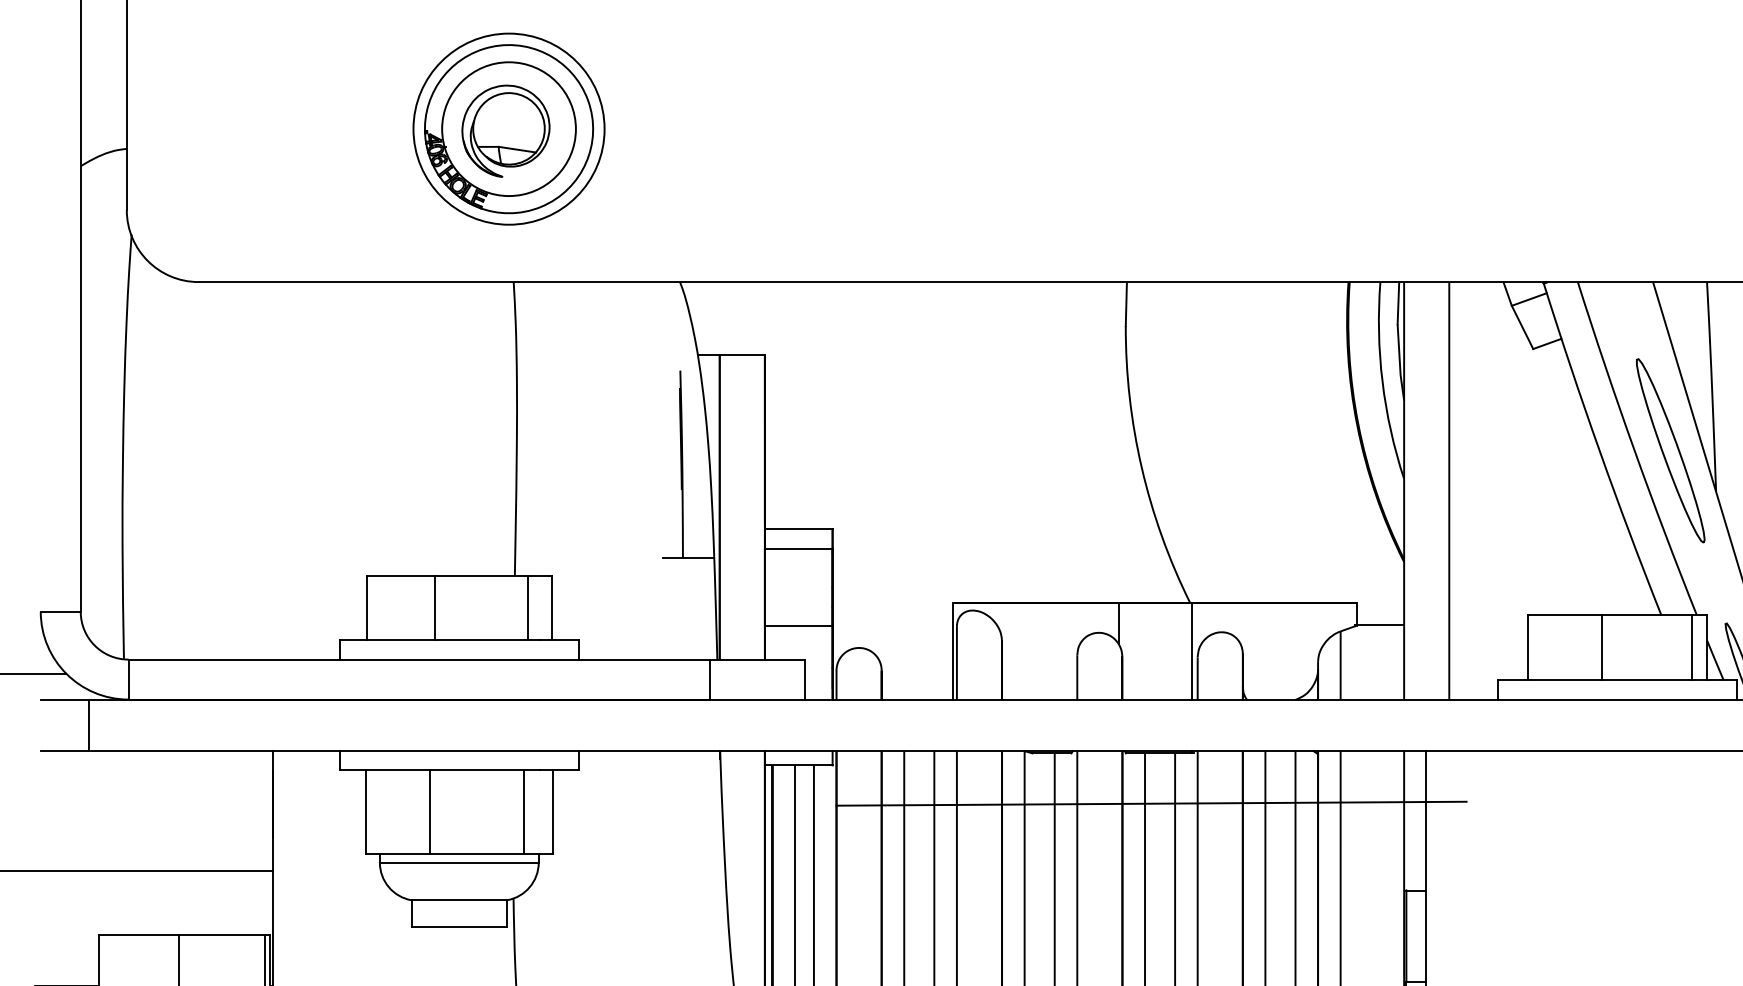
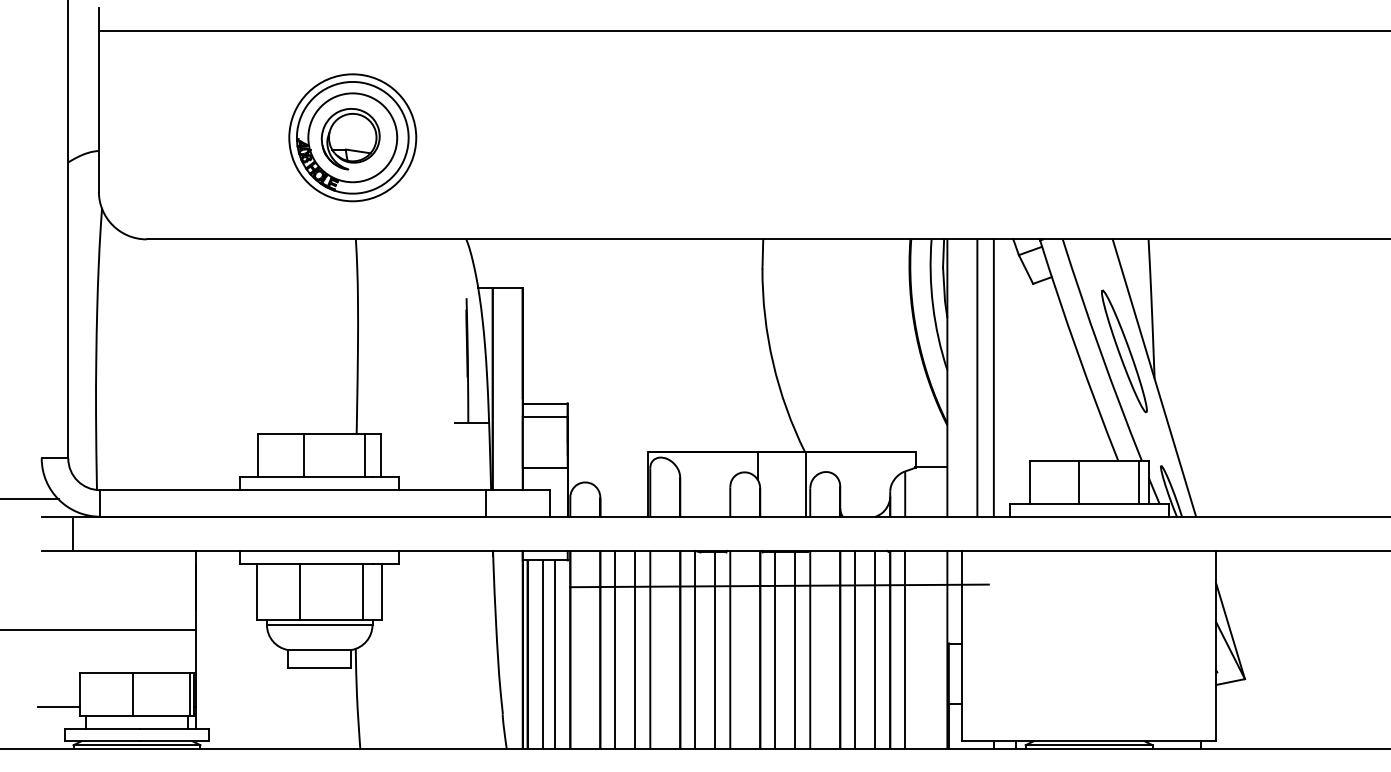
line: (1473, 489) -> (993, 377), added

